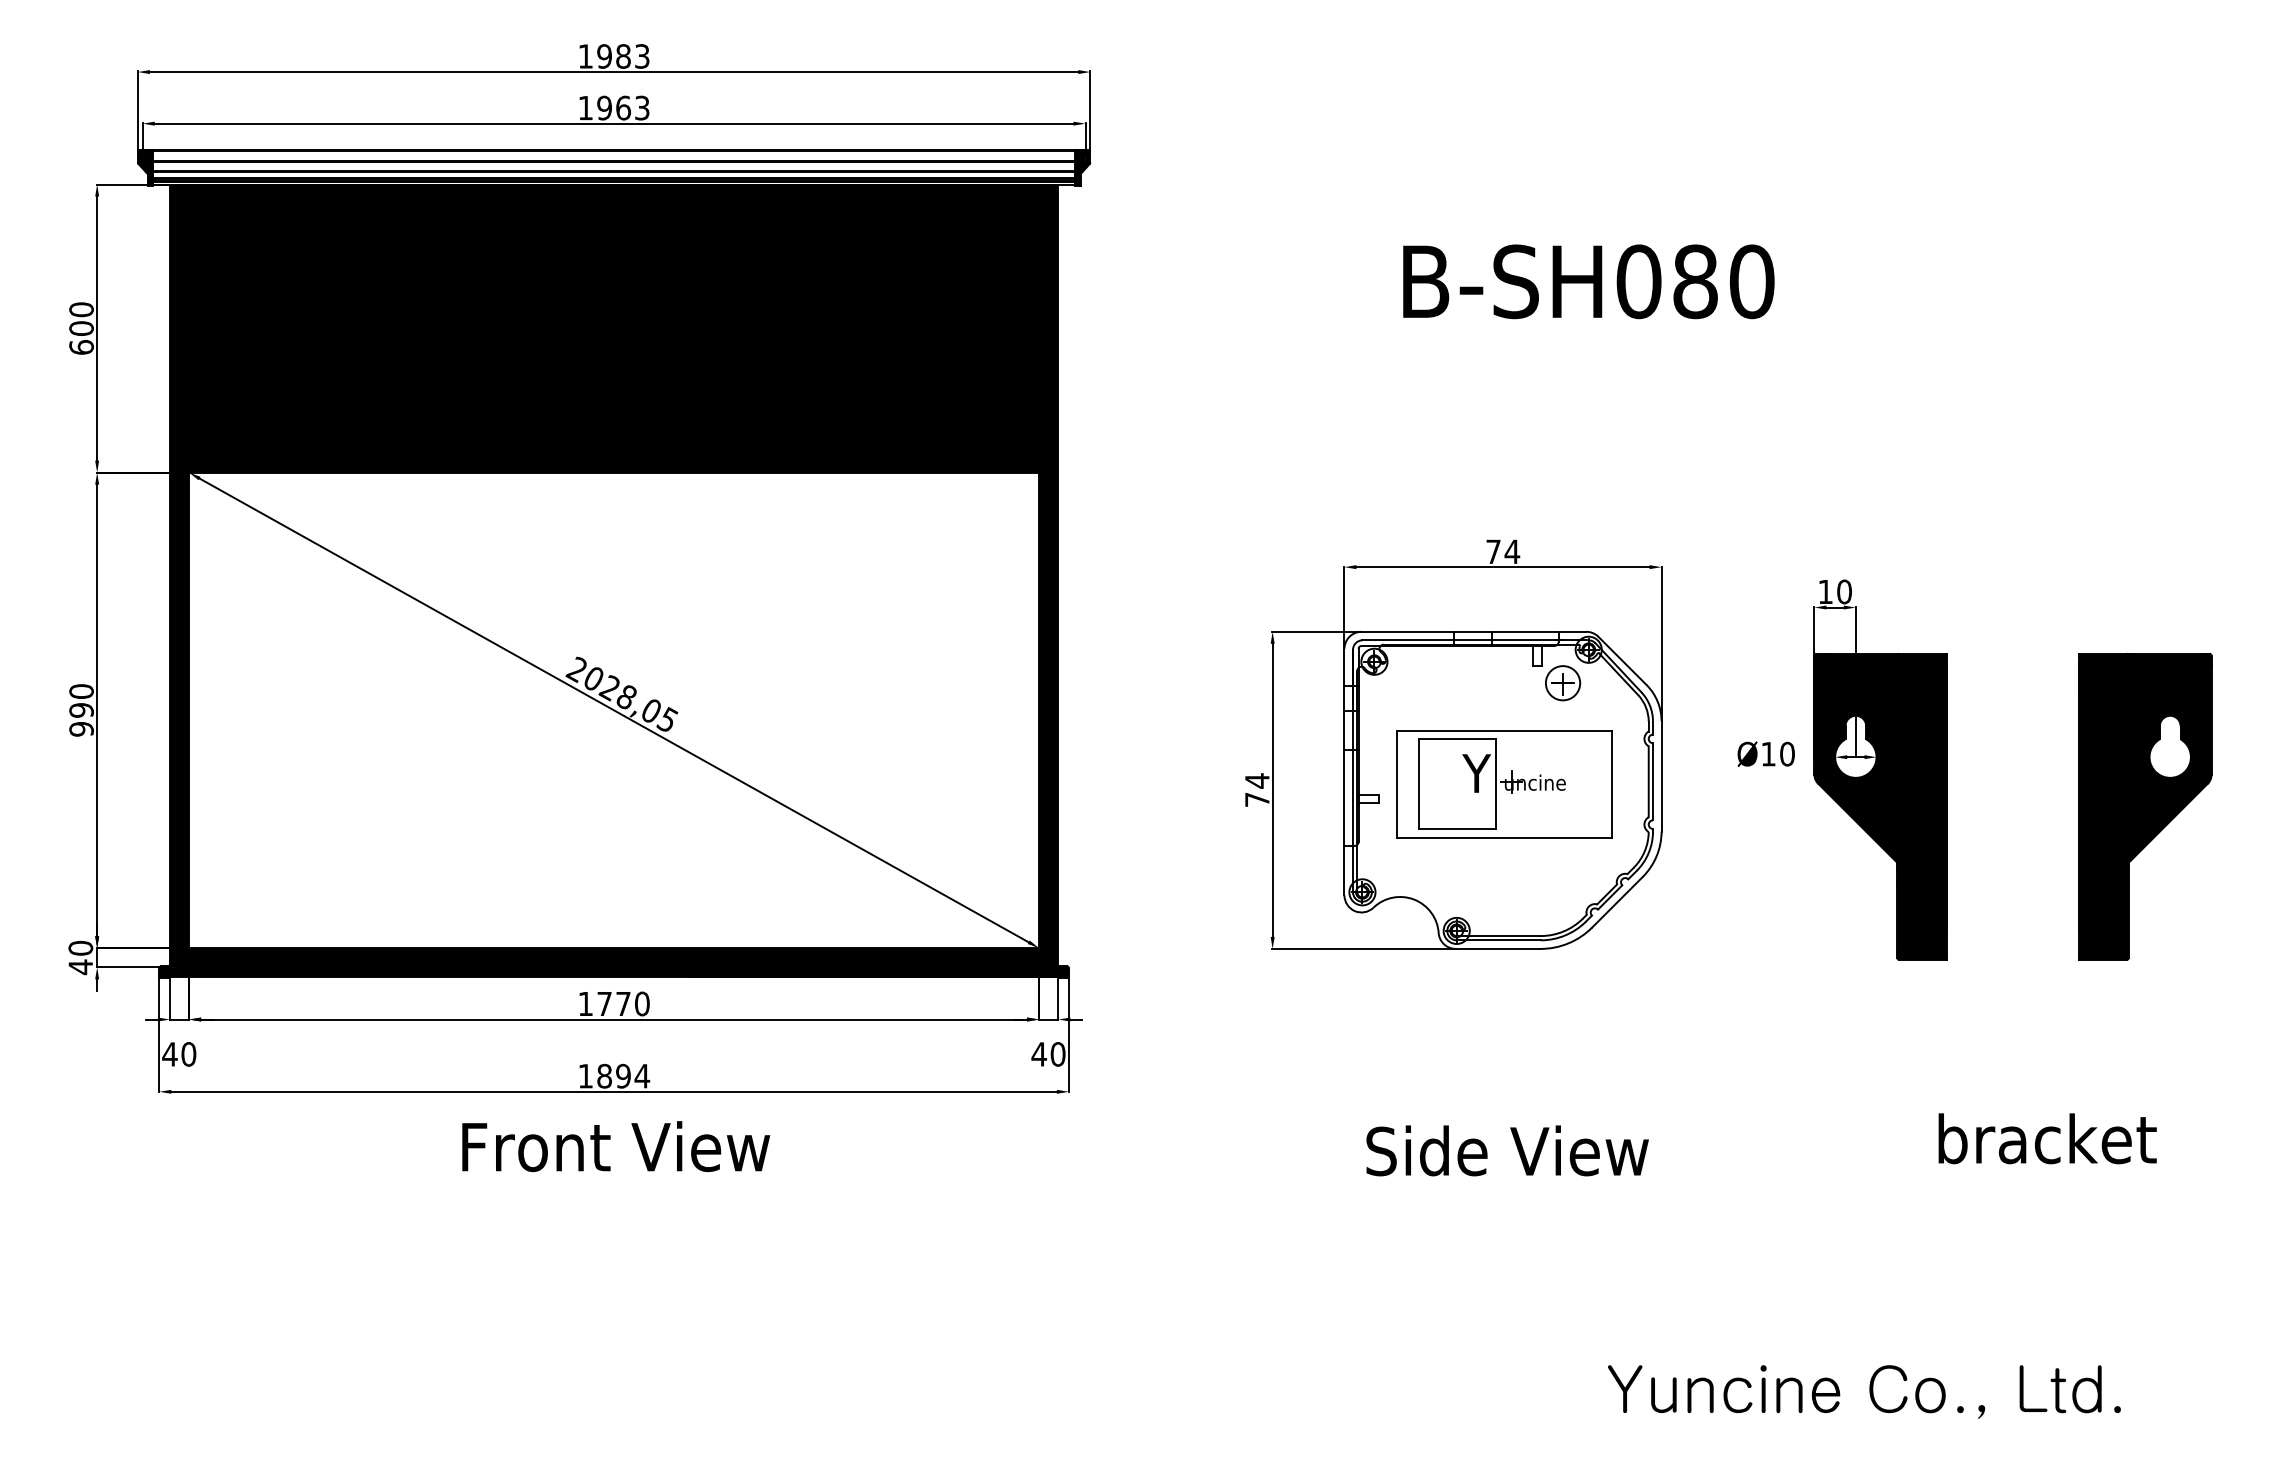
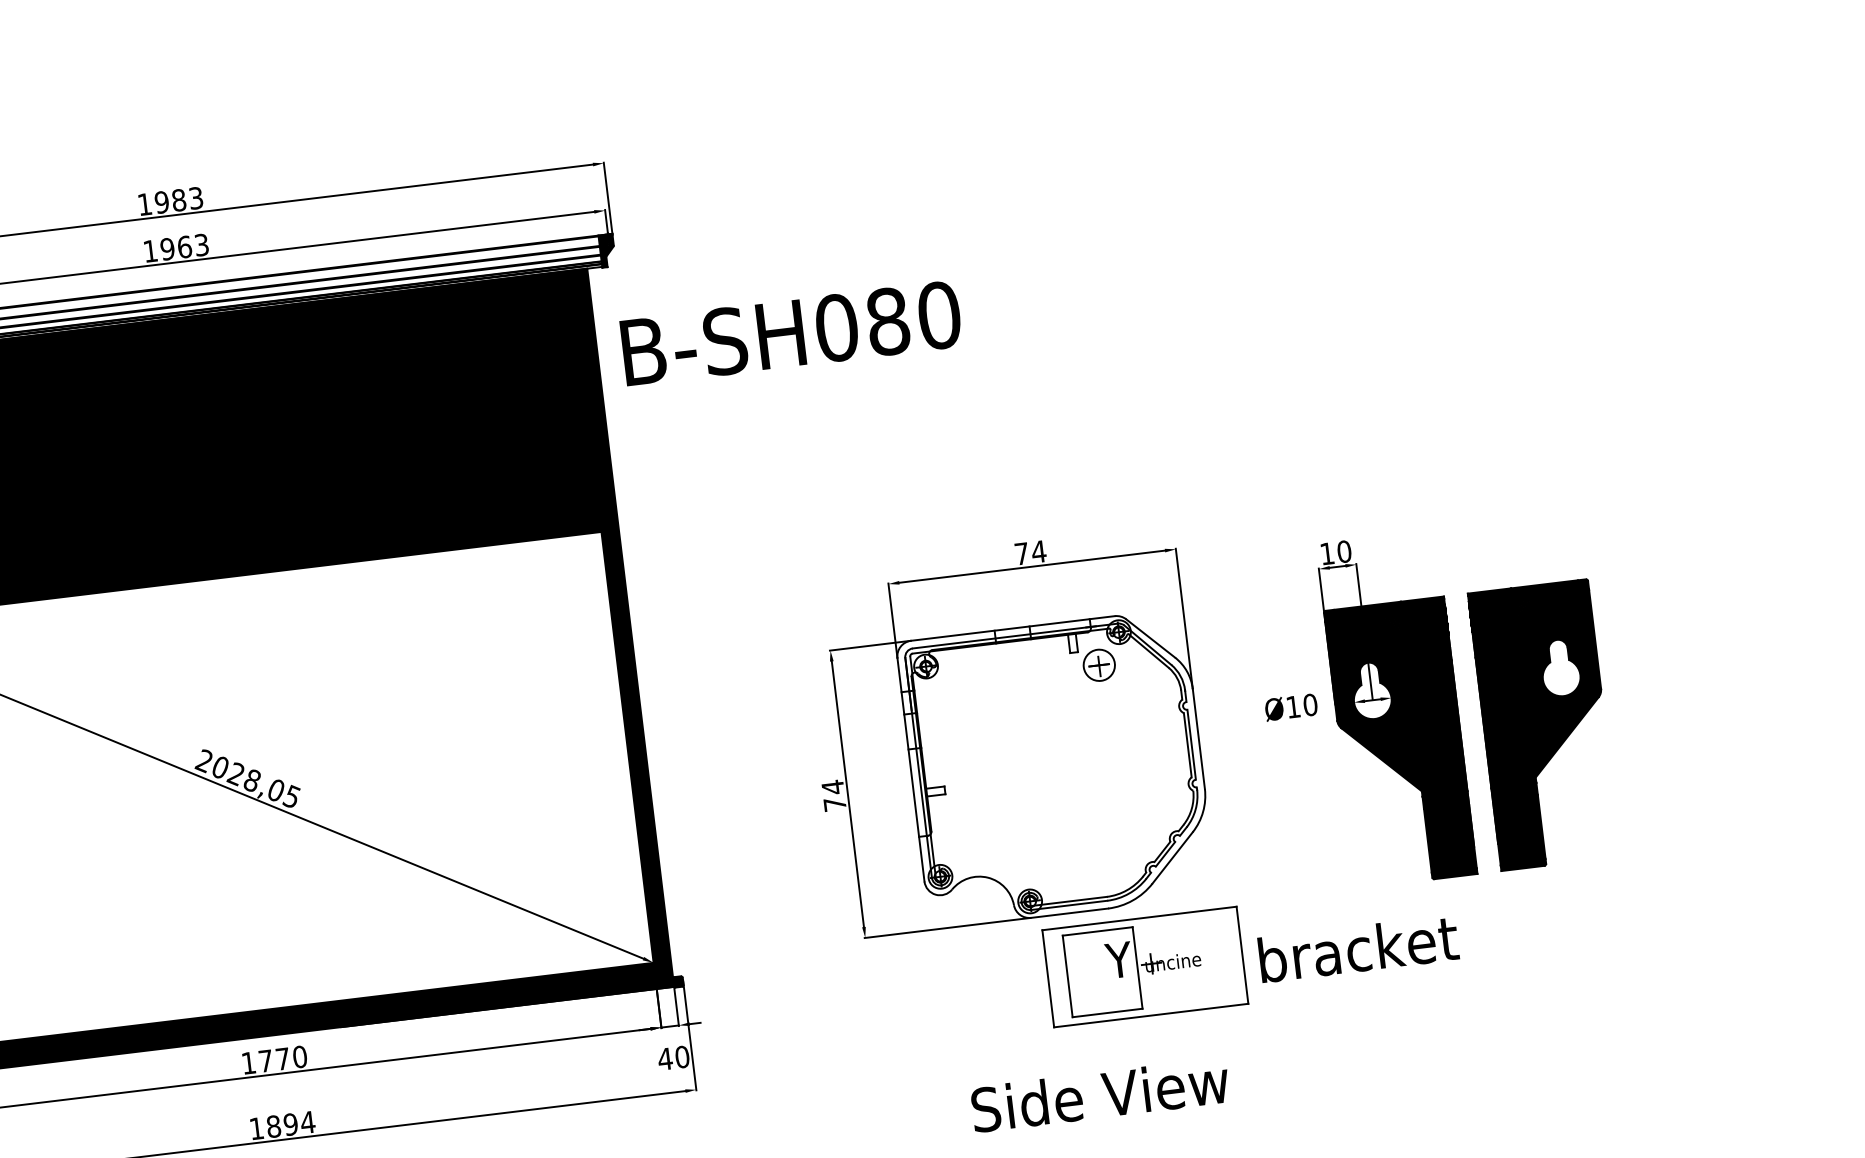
text: (1588, 281) -> (791, 333), moved
part: (1504, 784) -> (1145, 967), moved
part: (2145, 806) -> (1544, 724), moved
text: (2047, 1138) -> (1358, 948), moved

